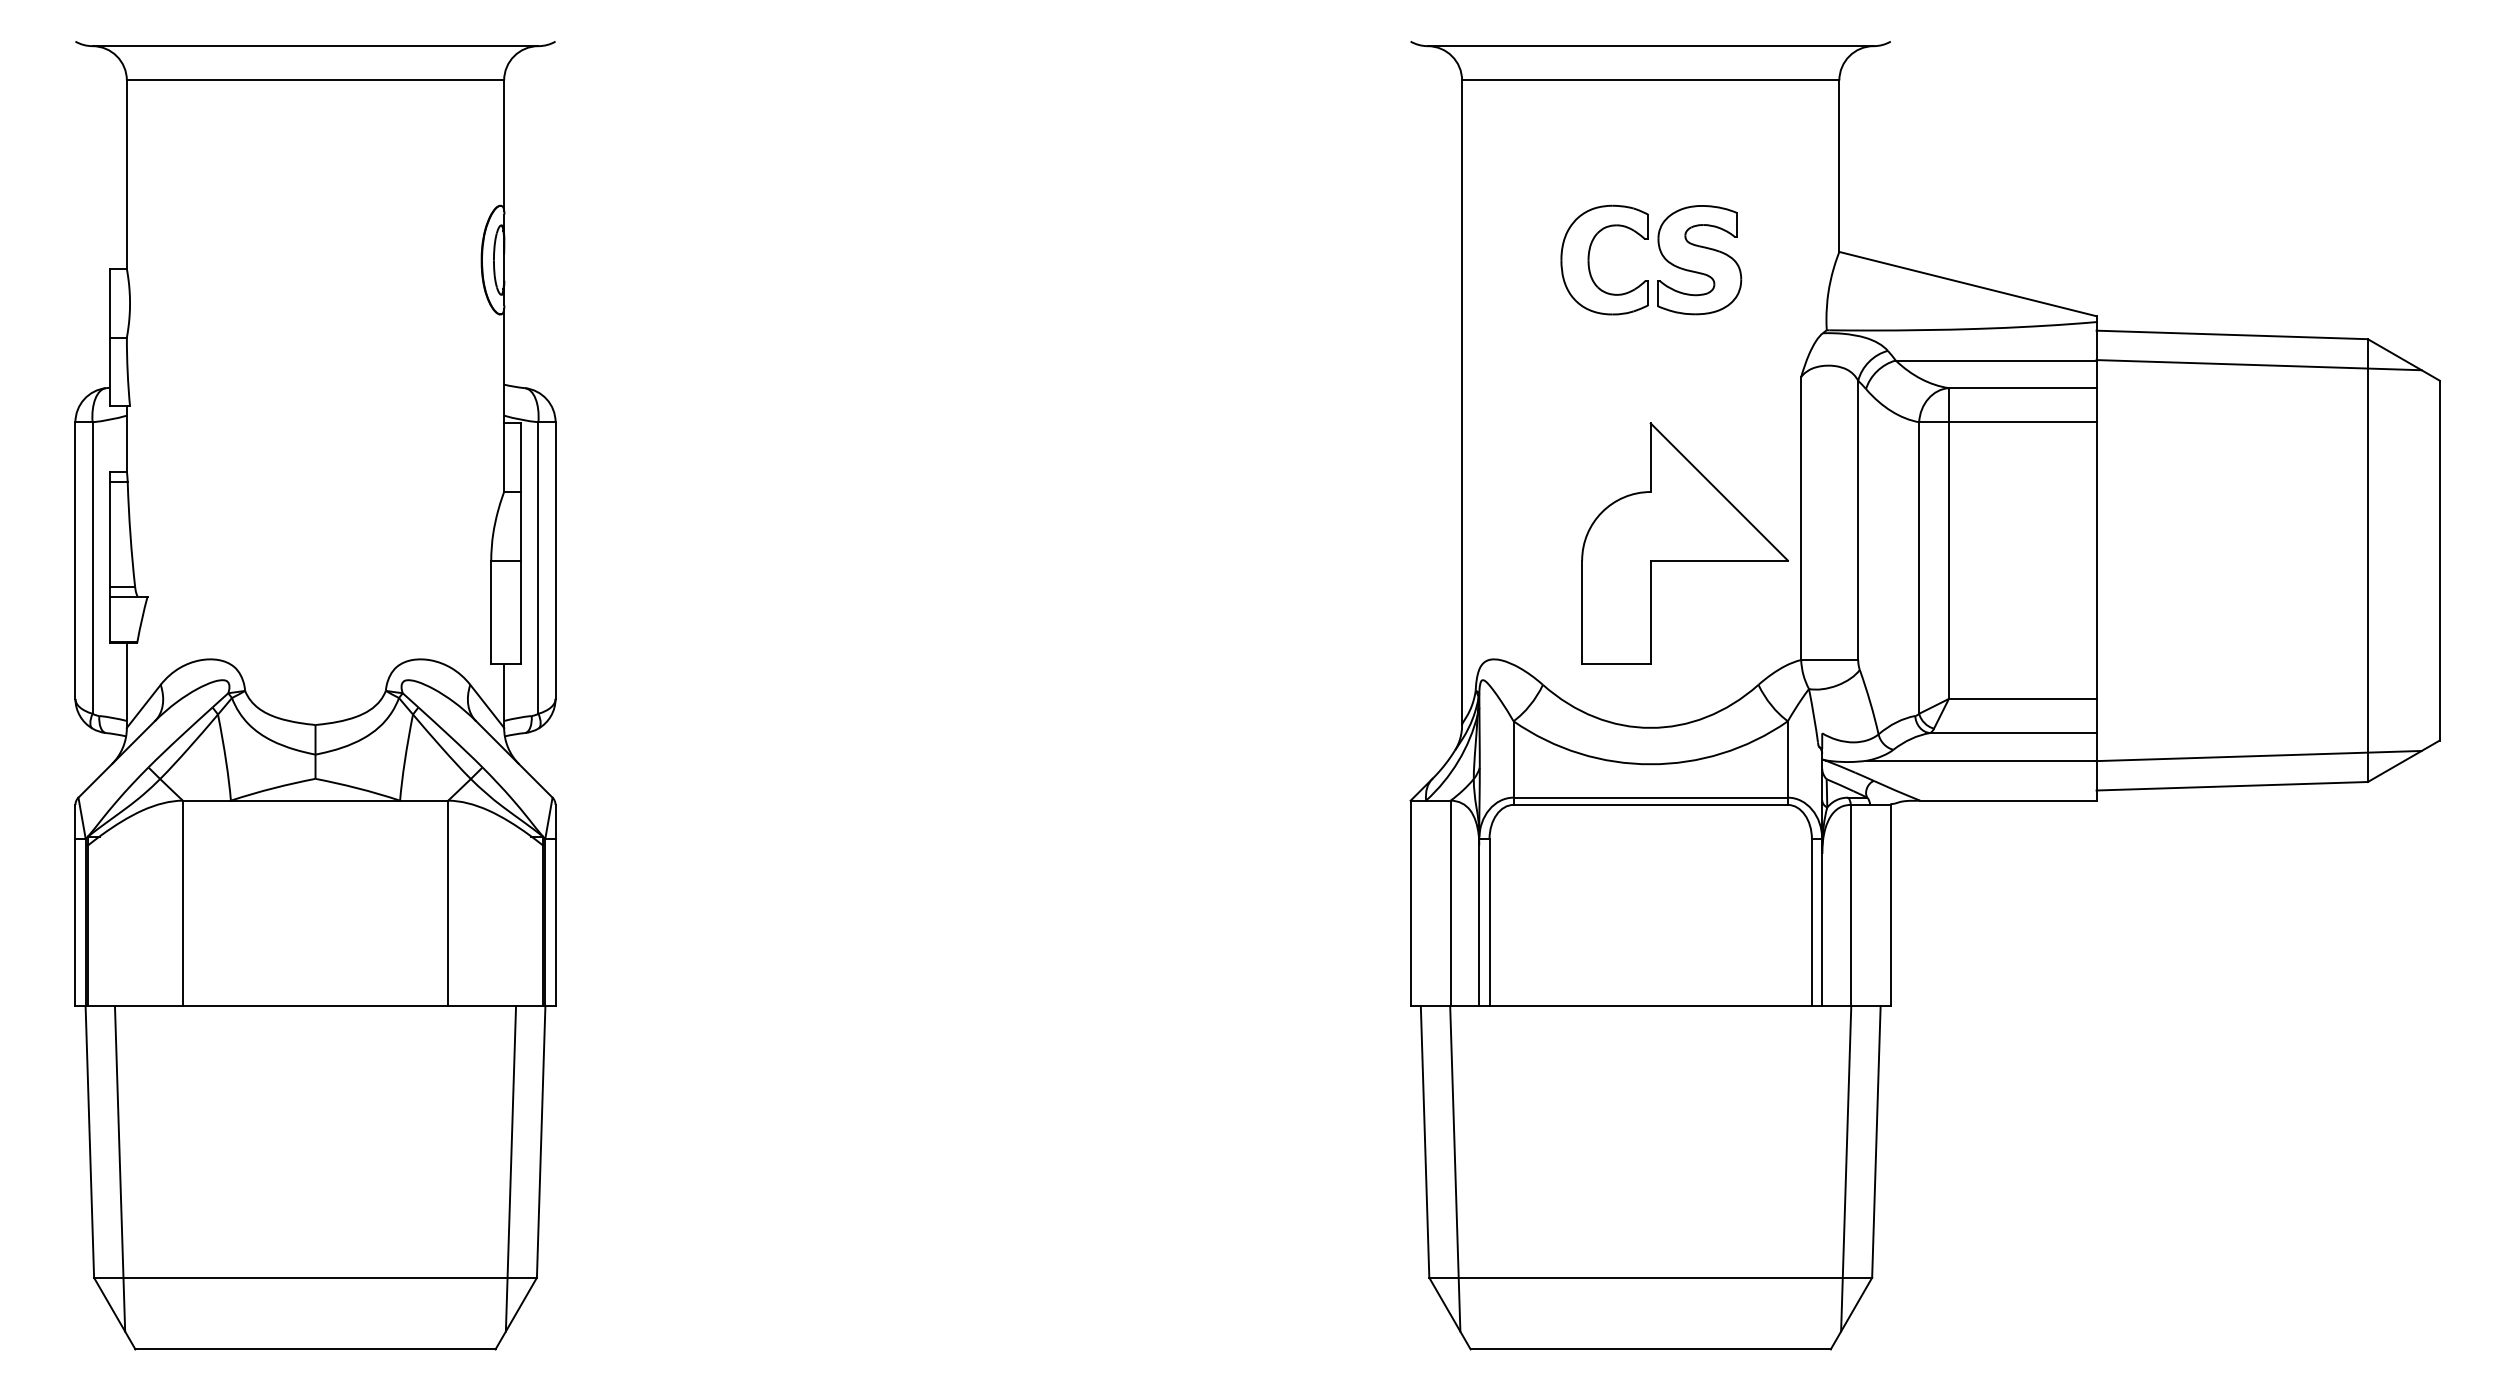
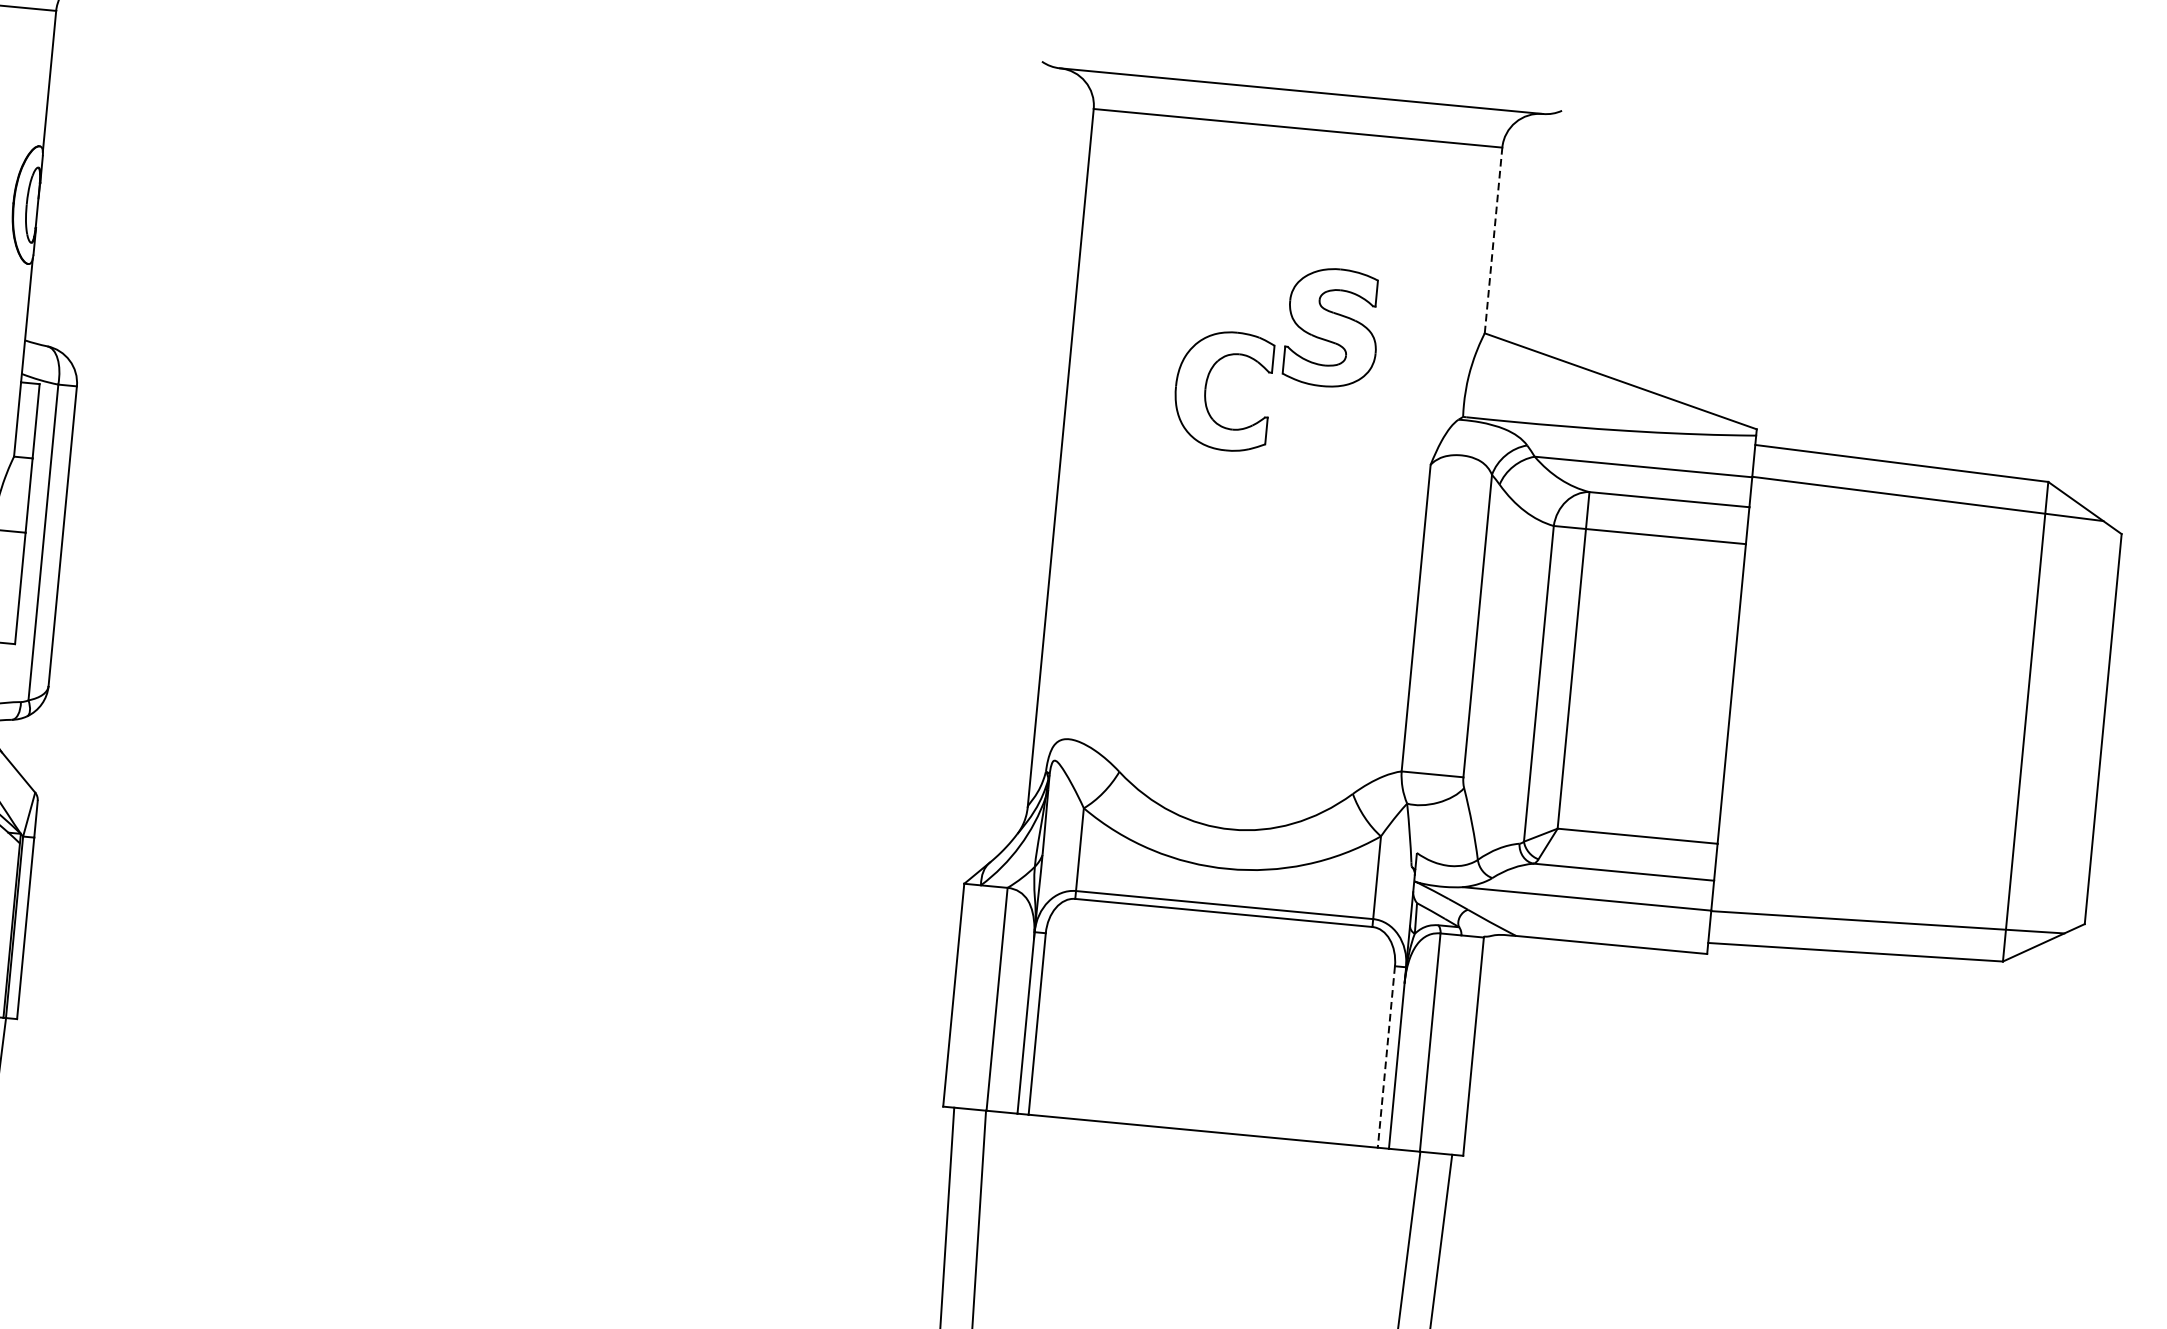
line: (1839, 166) -> (1493, 240), solid -> dashed
part: (1589, 259) -> (1206, 388), moved
part: (1684, 543) -> (1287, 633), removed
line: (1811, 922) -> (1385, 1056), solid -> dashed

